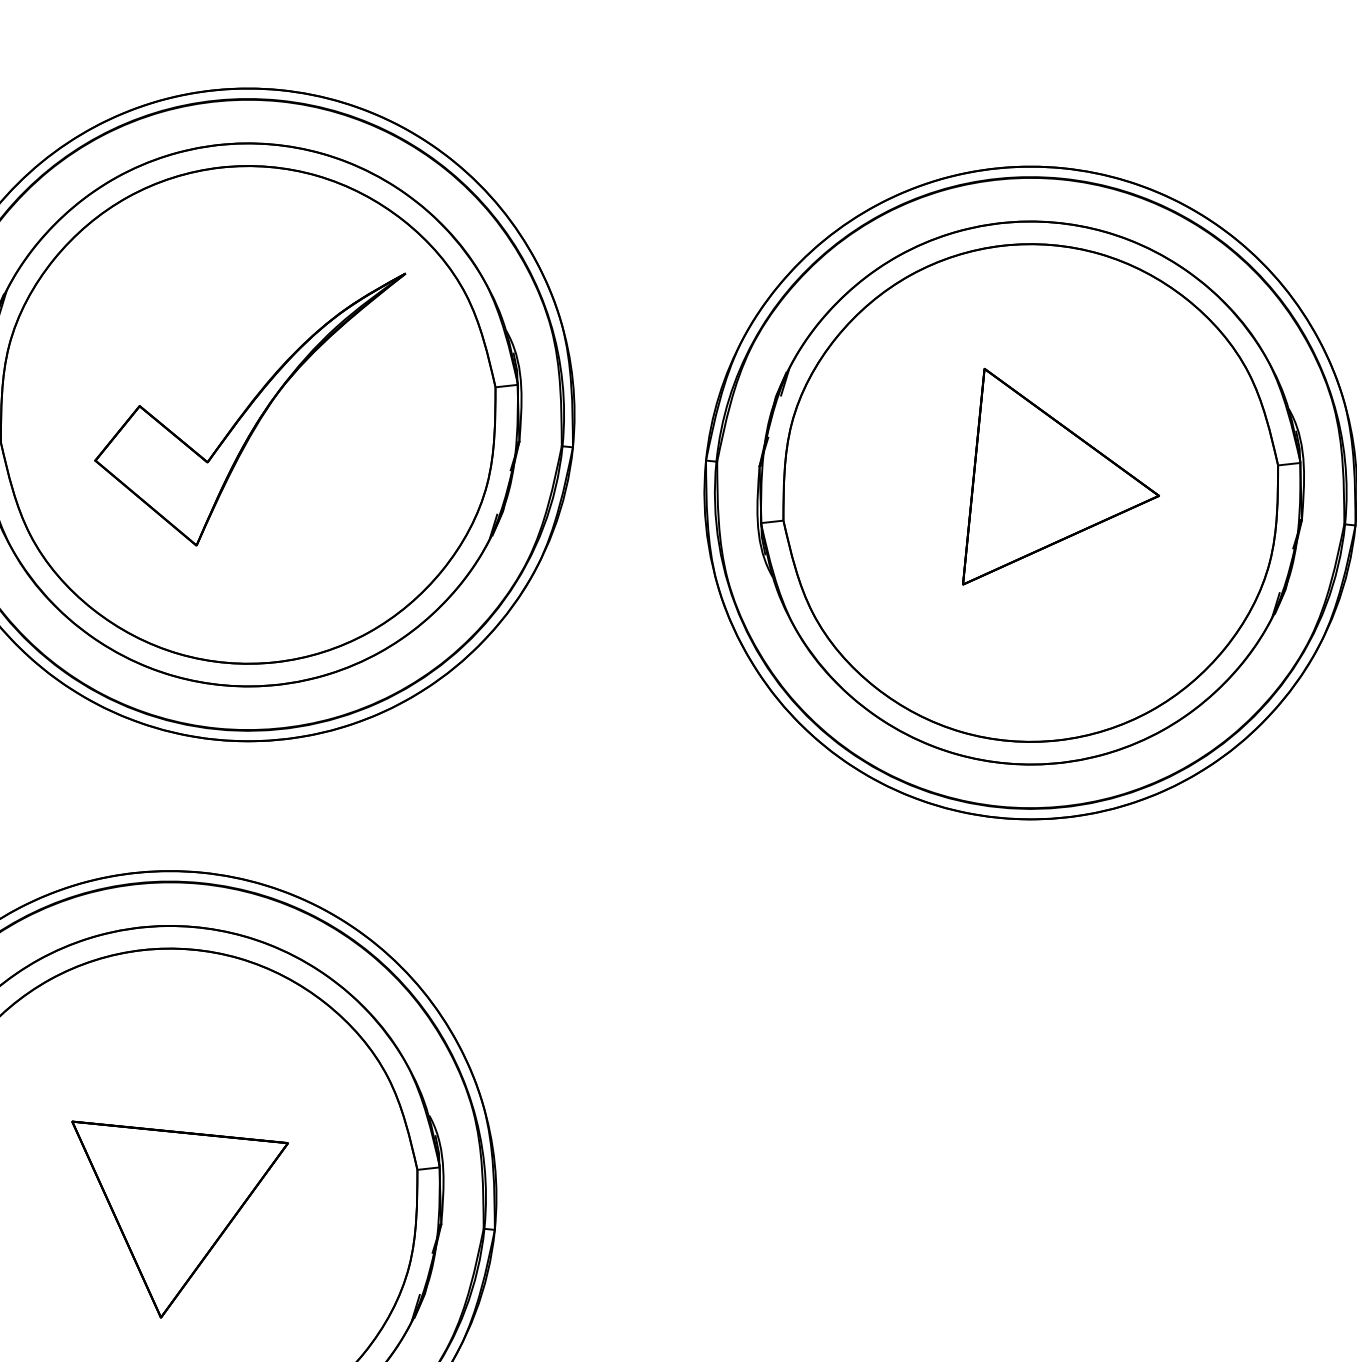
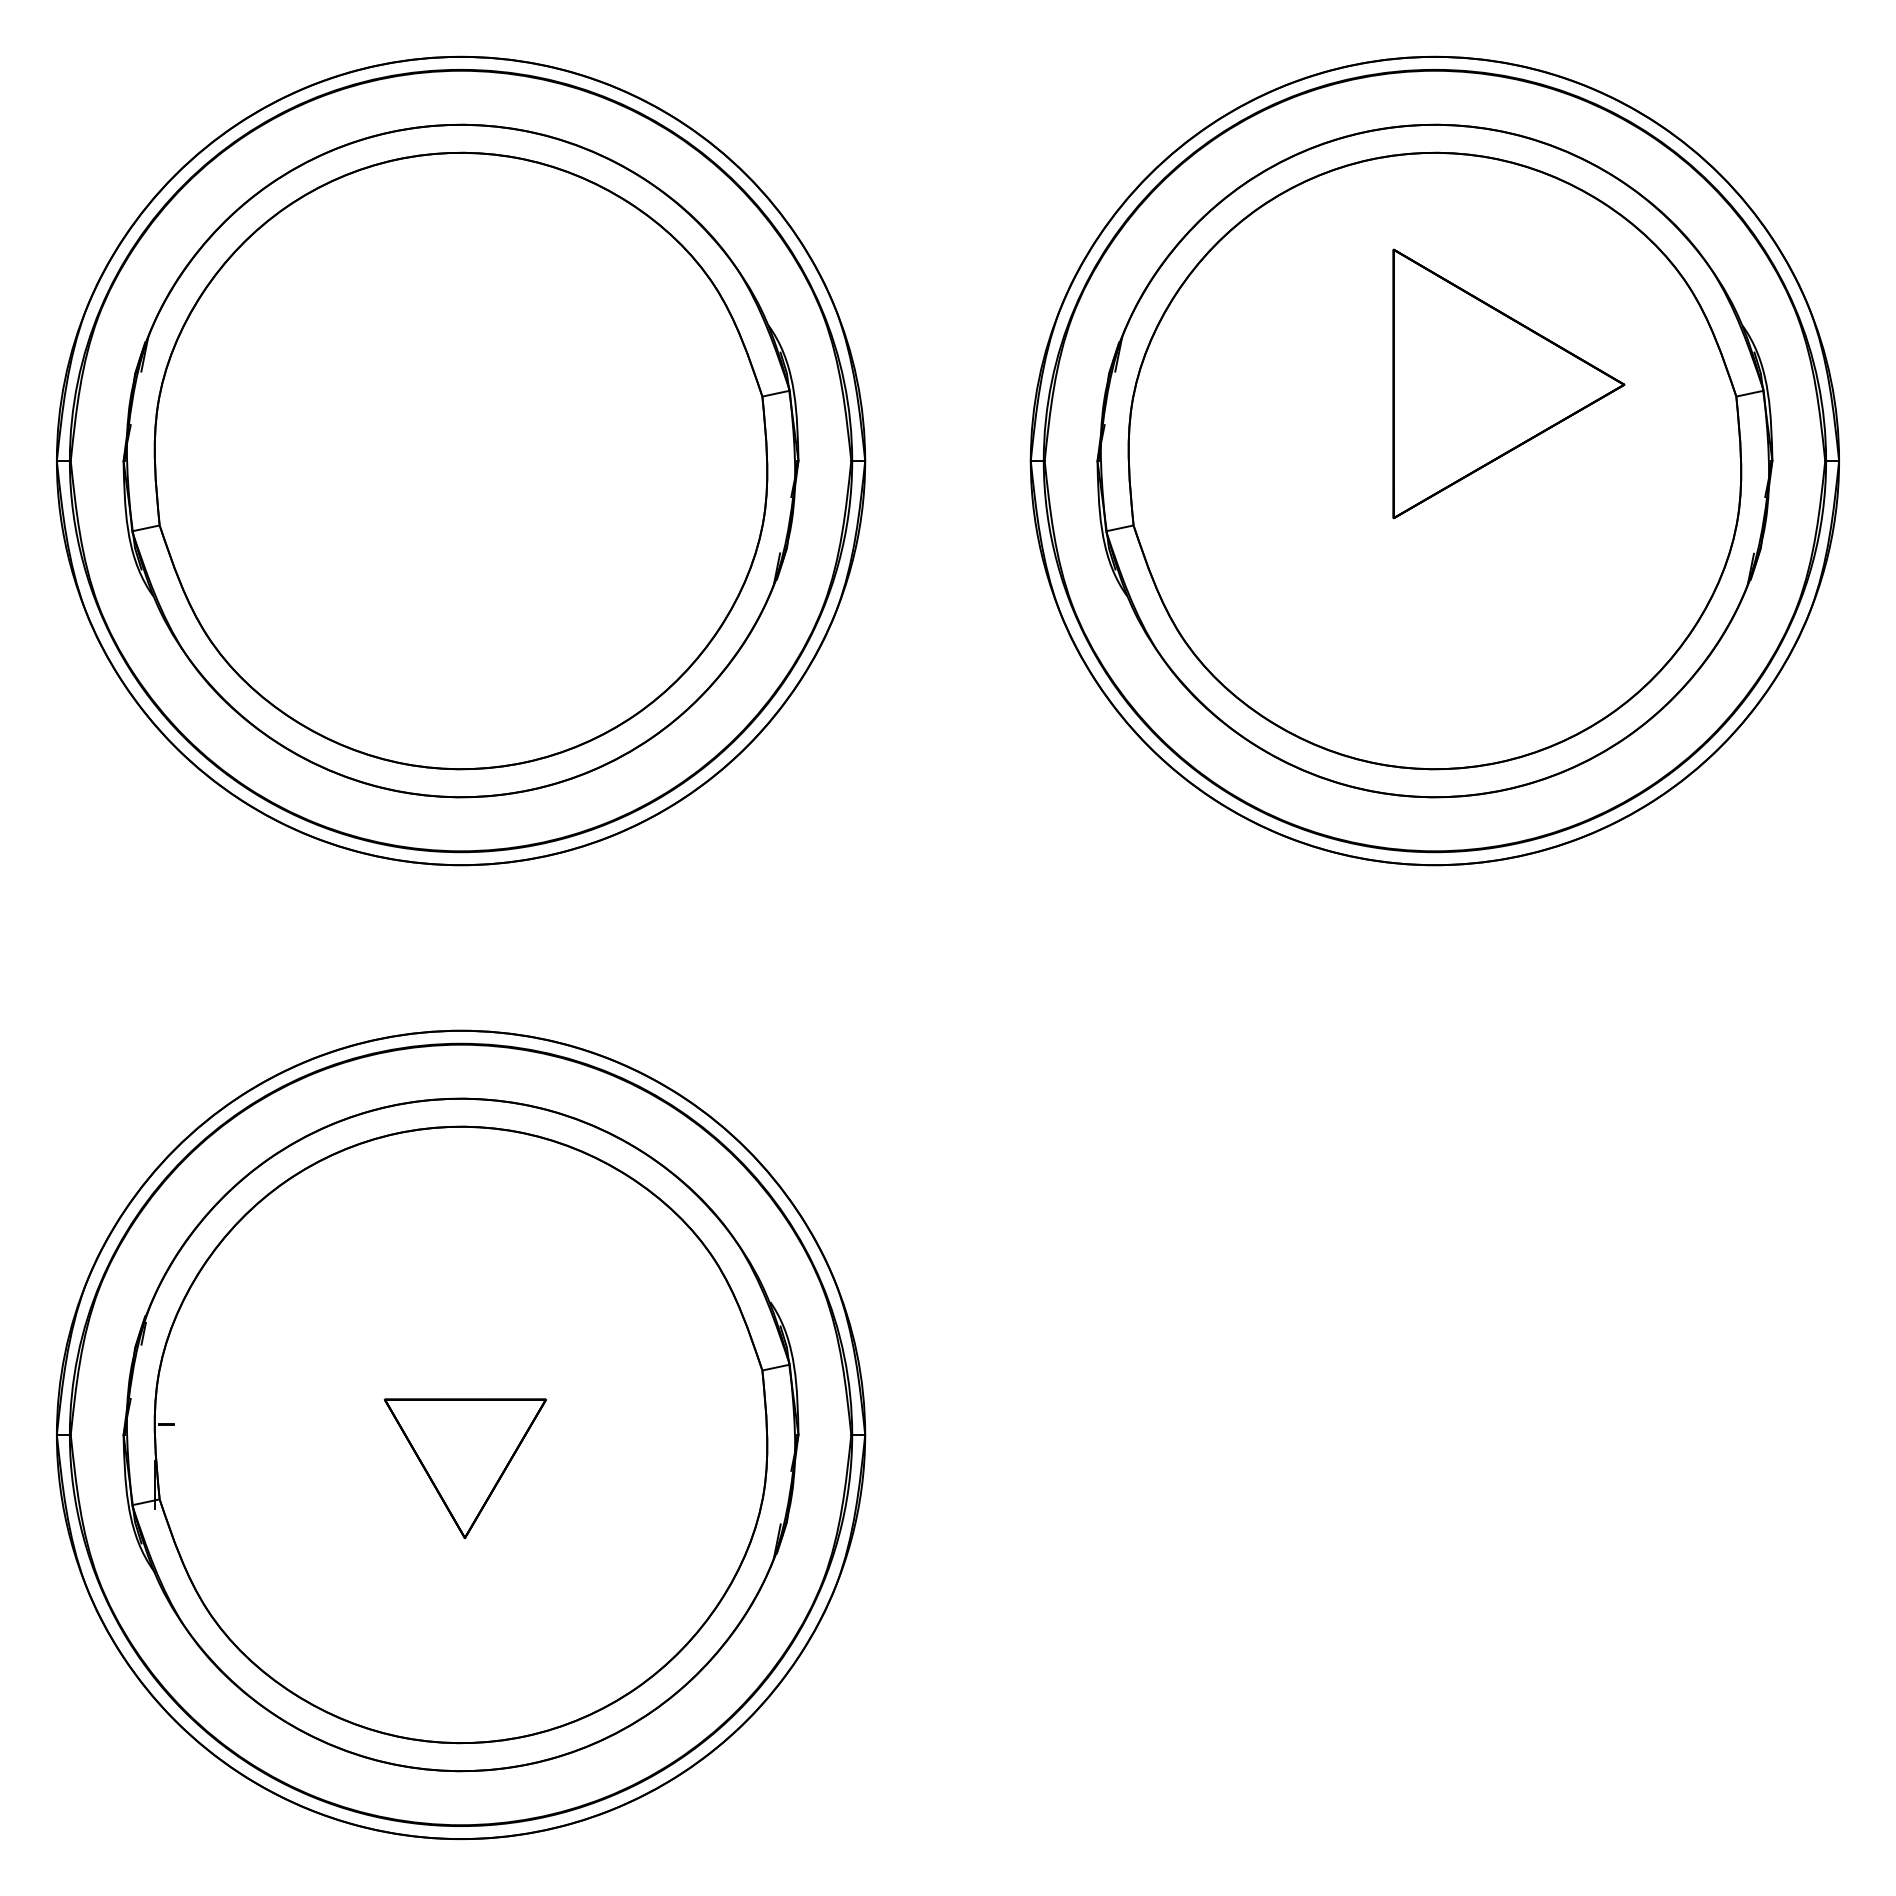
part: (246, 403) -> (457, 447), removed
part: (1066, 485) -> (1508, 383), moved
part: (171, 1224) -> (465, 1468), size x0.6

